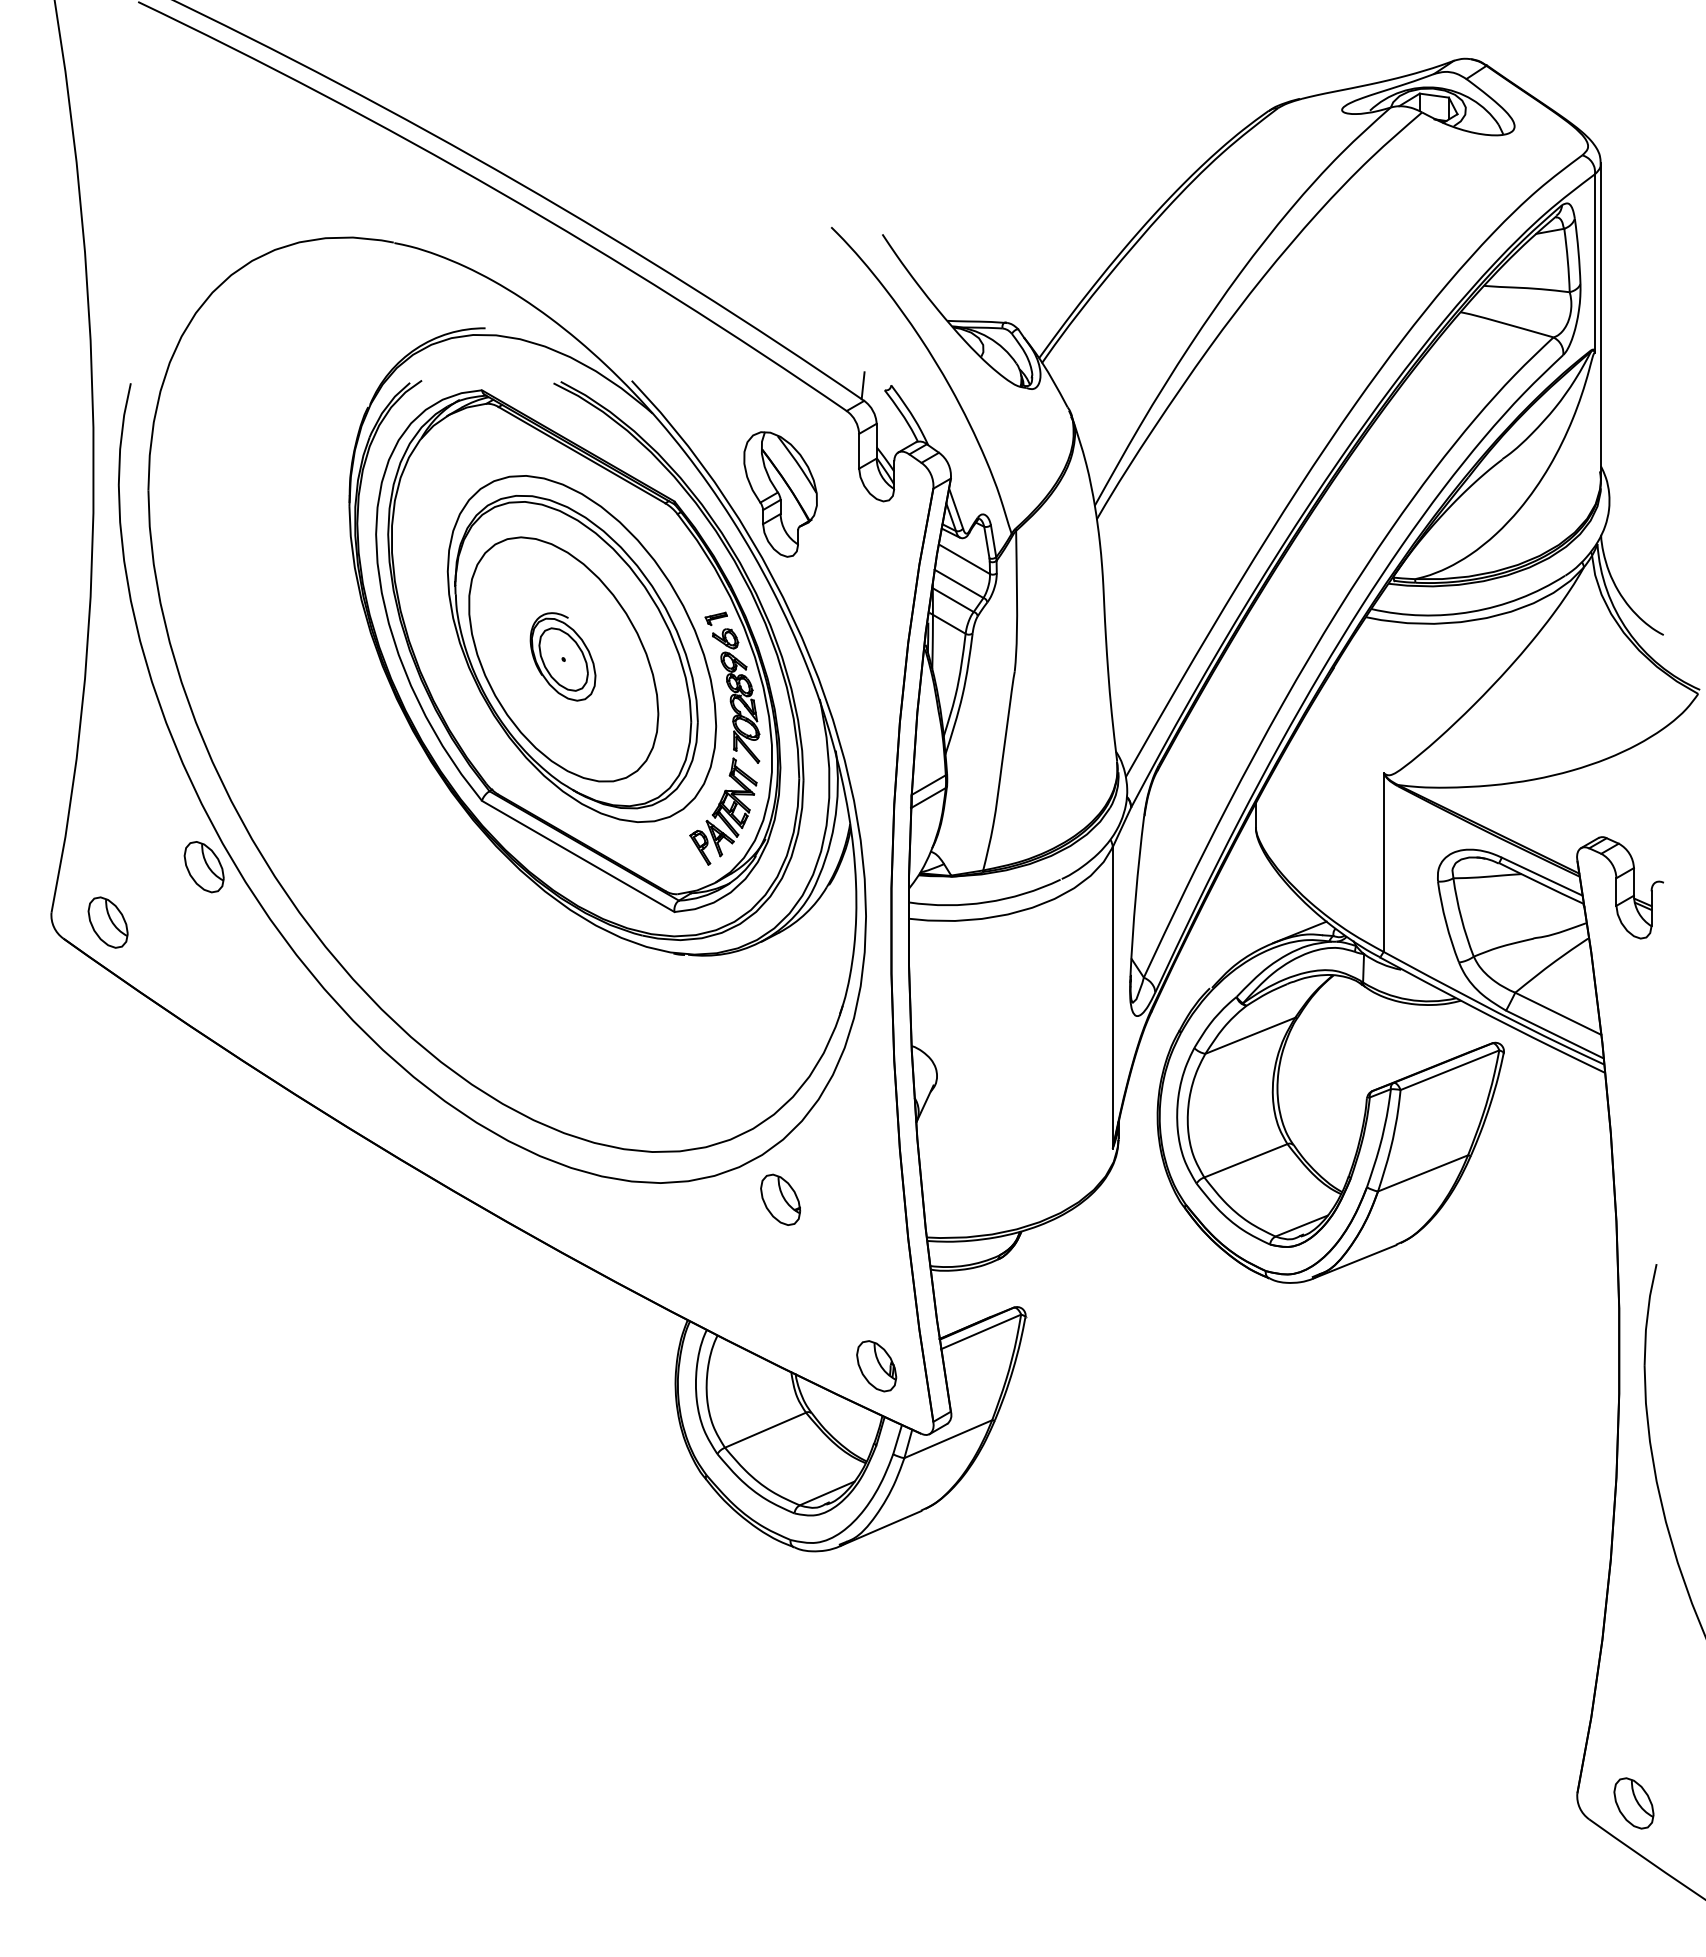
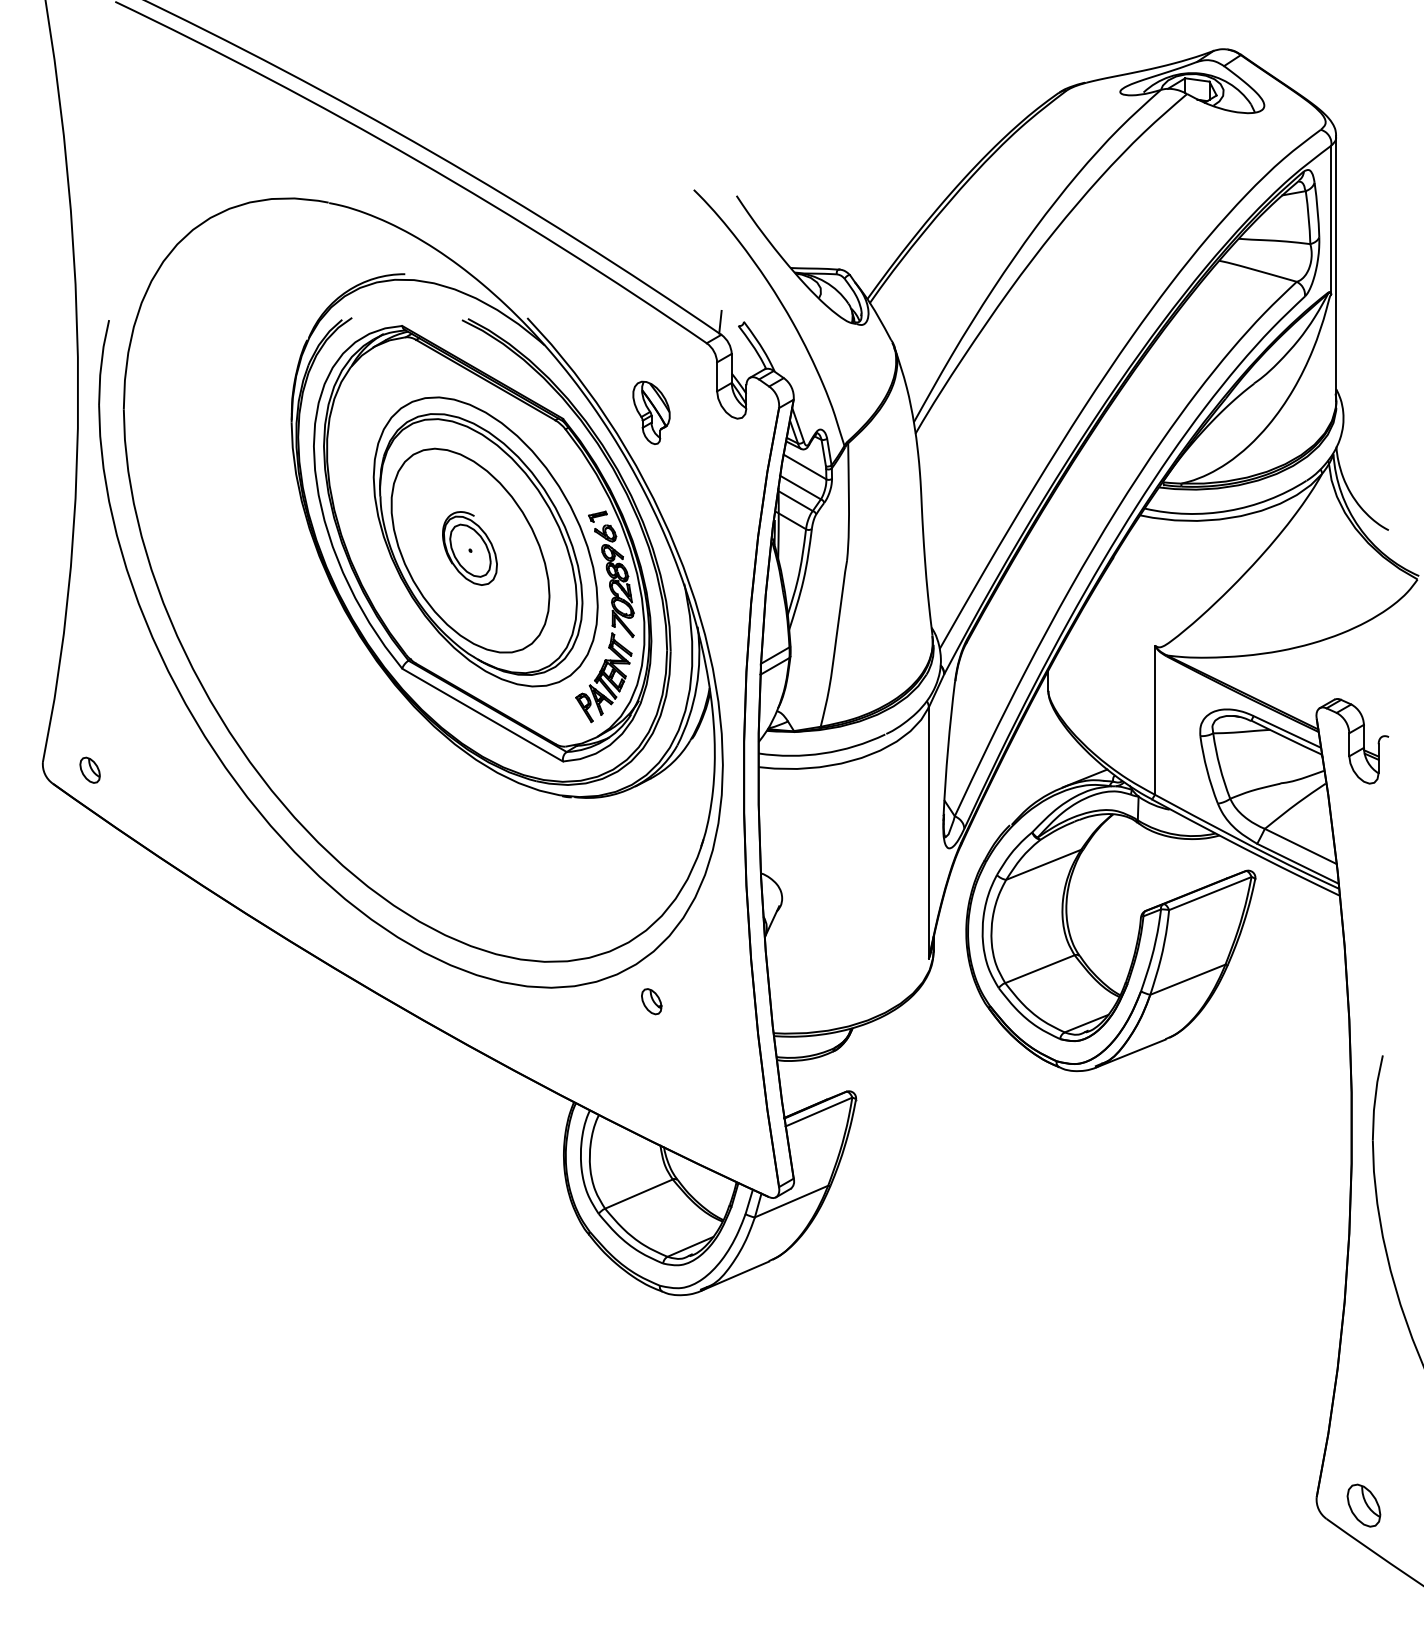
part: (780, 494) -> (651, 412), size x0.6
part: (203, 867) -> (169, 724), removed
part: (107, 922) -> (89, 770), size x0.6
part: (780, 1199) -> (651, 1001), size x0.6
part: (876, 1366) -> (731, 1140), removed

